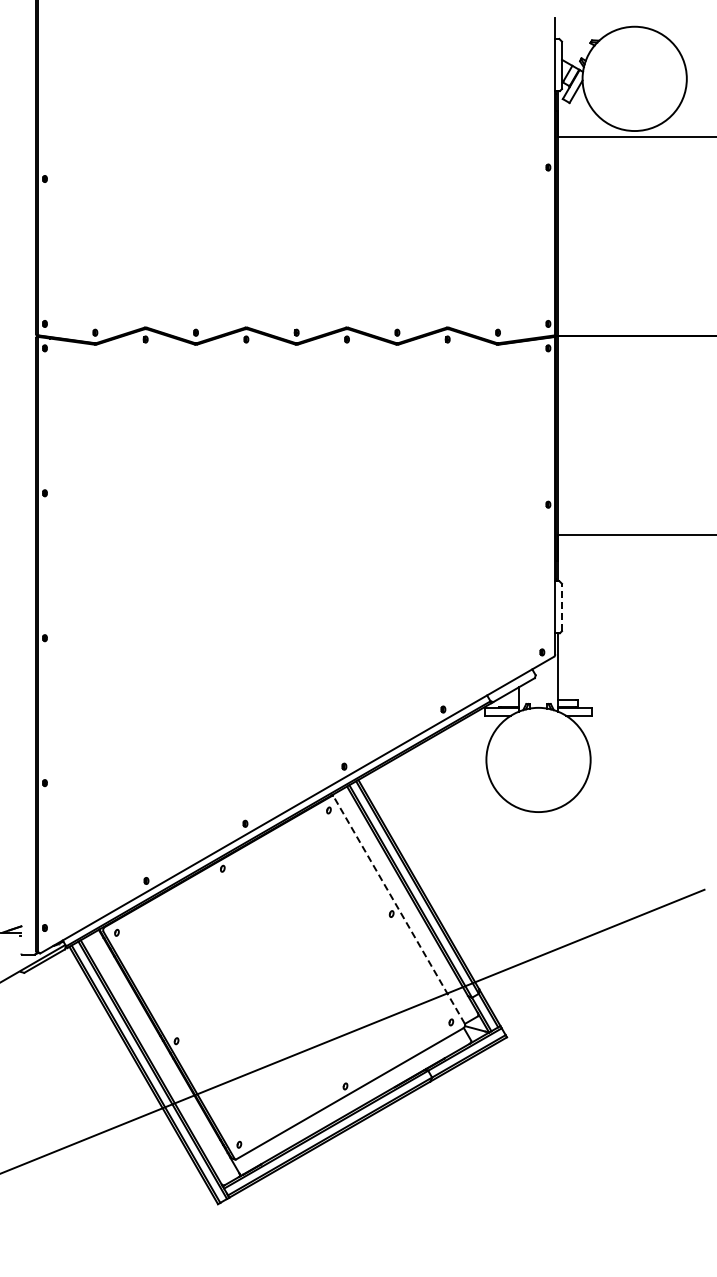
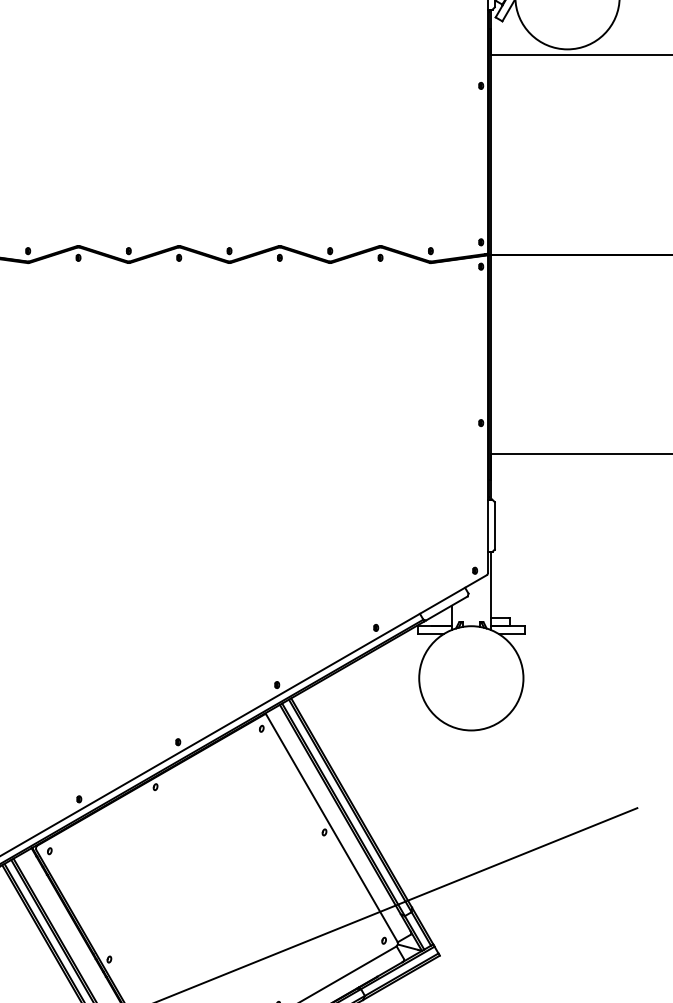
line: (561, 607) -> (494, 525), dashed -> solid
line: (398, 909) -> (331, 827), dashed -> solid

